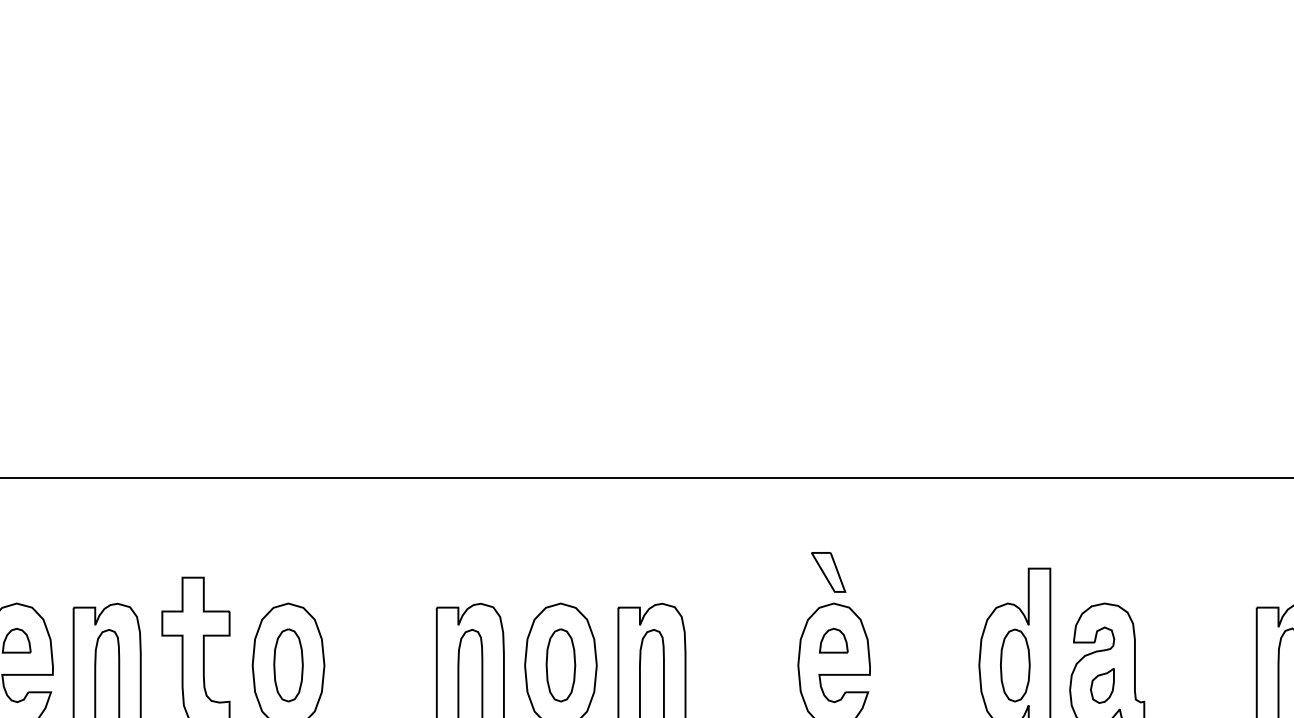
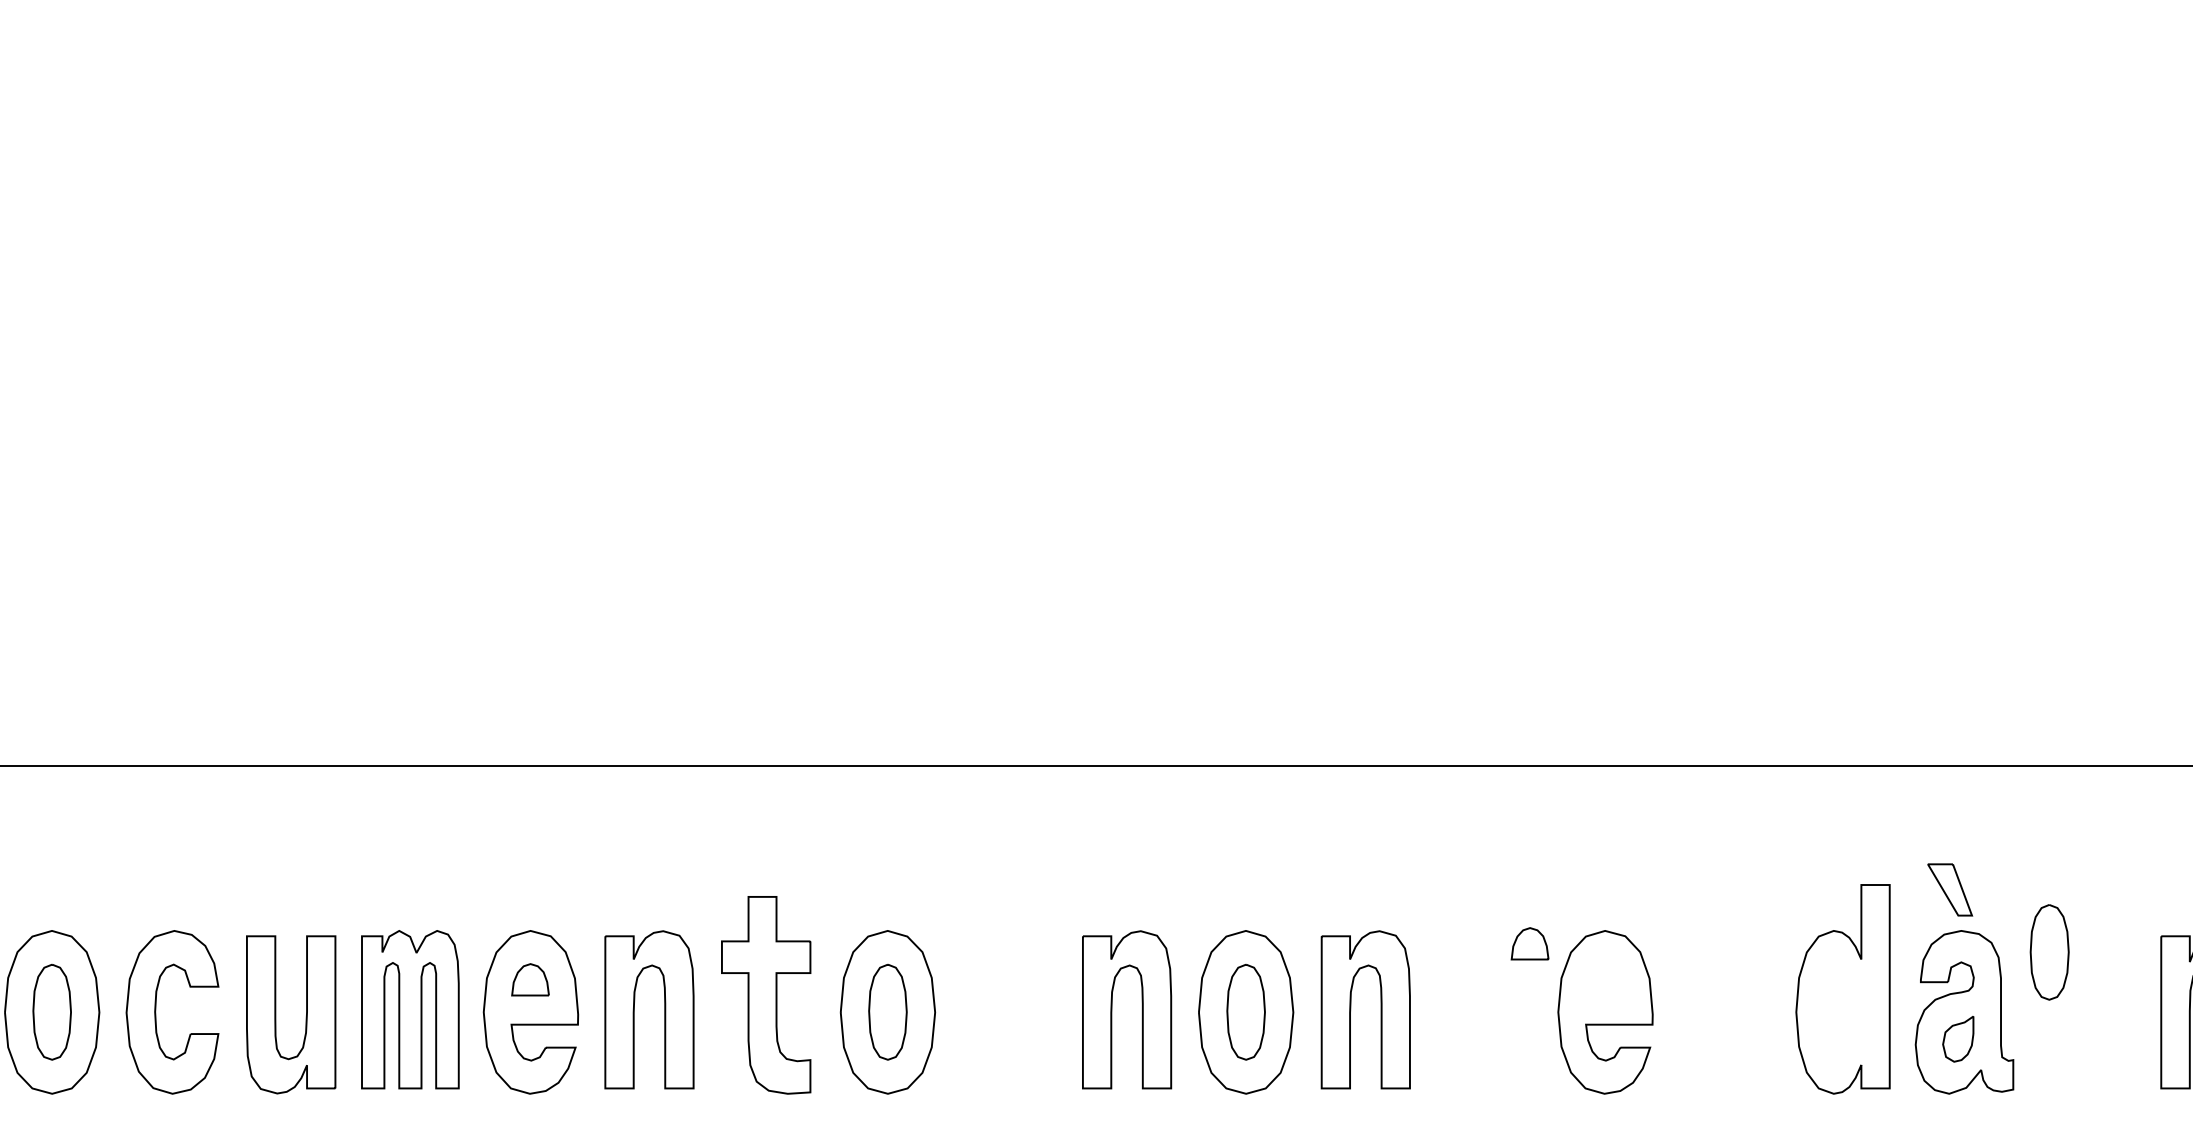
part: (828, 572) -> (1950, 889), moved
part: (833, 640) -> (1529, 943), moved
part: (1015, 665) -> (2049, 952), moved

